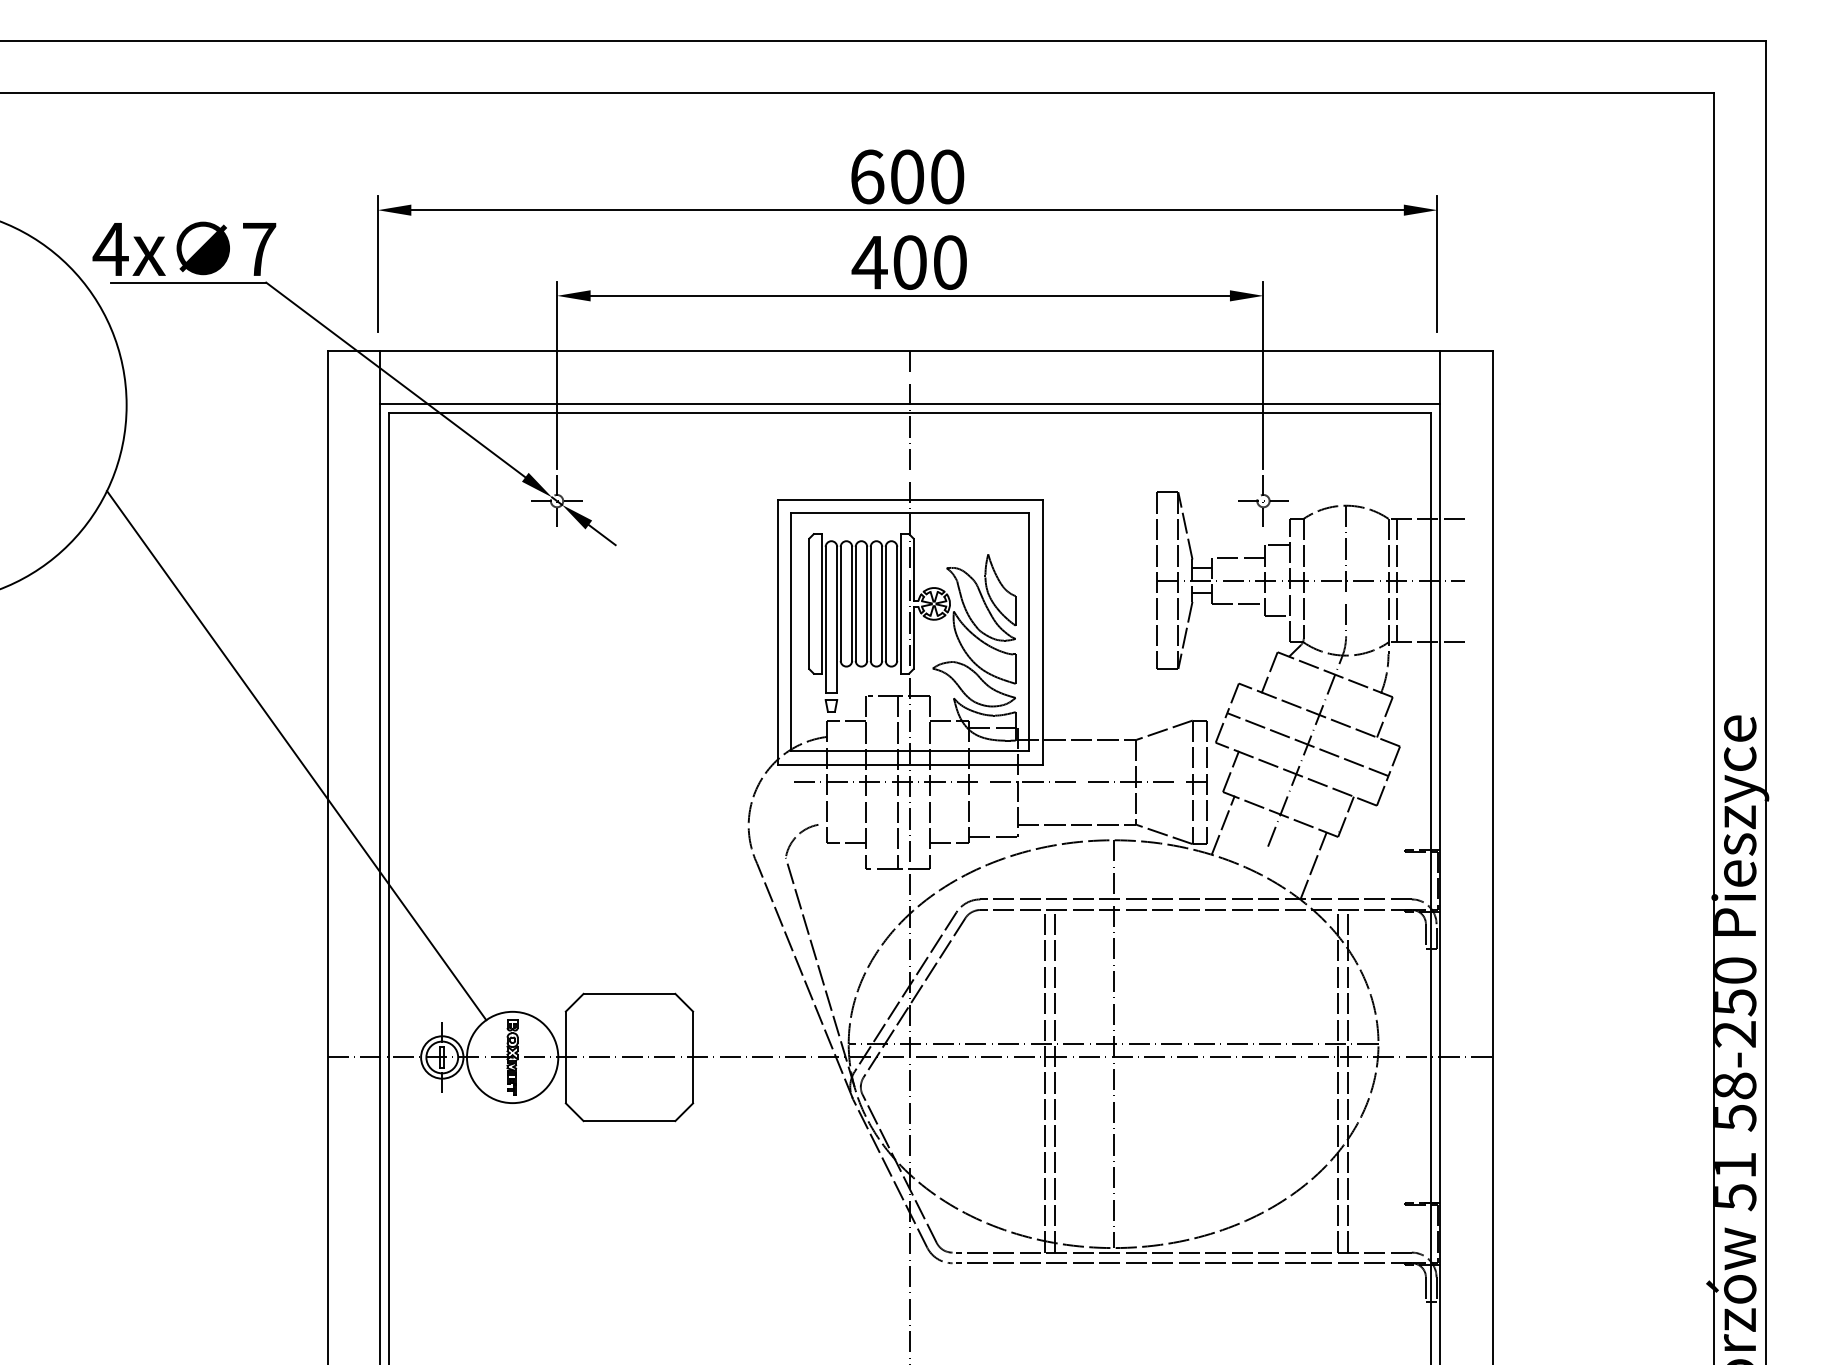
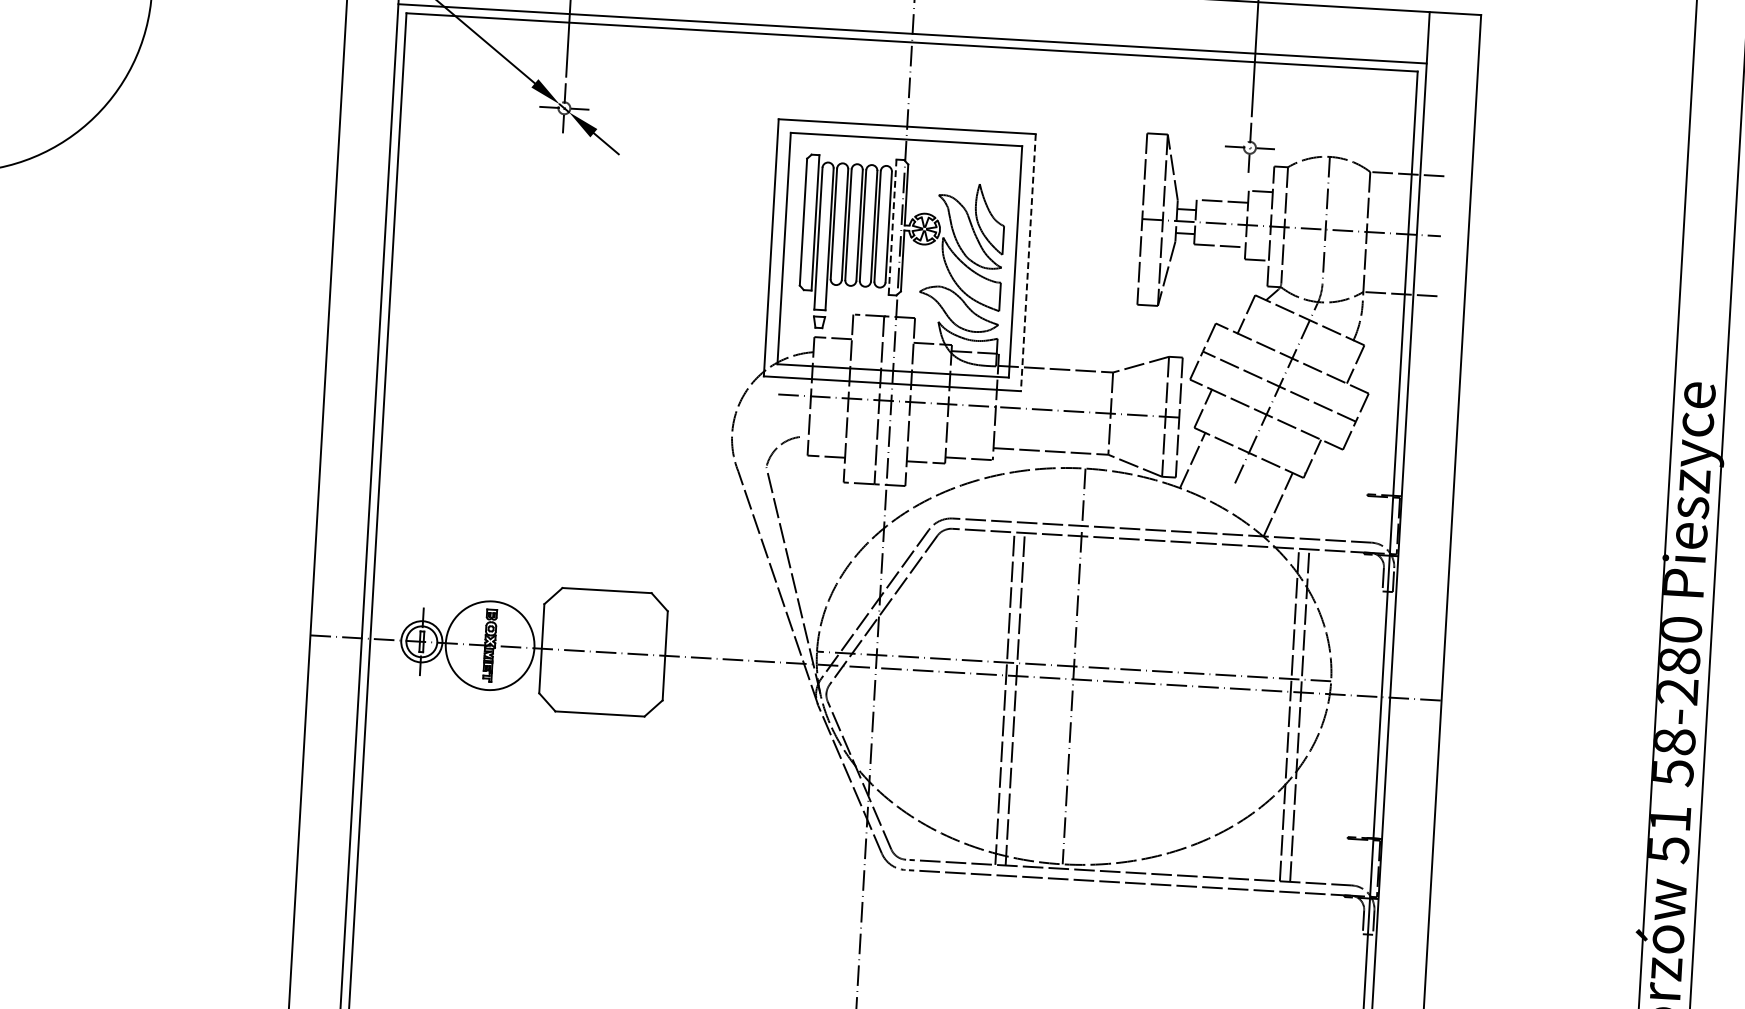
line: (1397, 580) -> (1375, 232), removed
line: (901, 603) -> (892, 226), solid -> dashed
line: (1042, 632) -> (1028, 262), solid -> dashed
line: (296, 755) -> (297, 340), removed
text: (1735, 1002) -> (1679, 660), 58-250 -> 58-280

